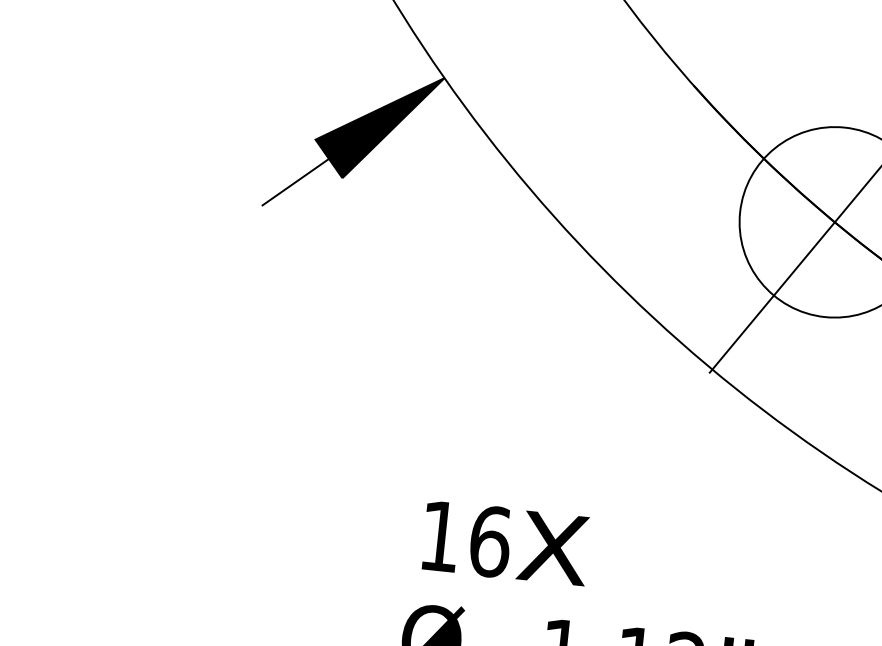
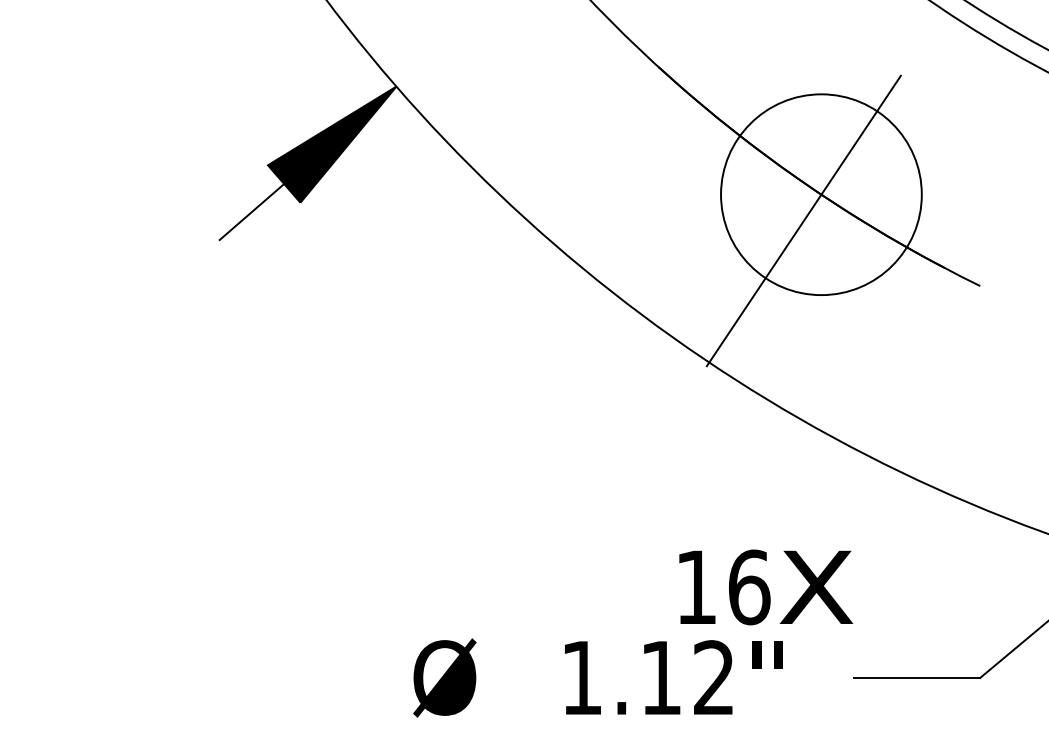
text: (506, 543) -> (766, 587), moved

